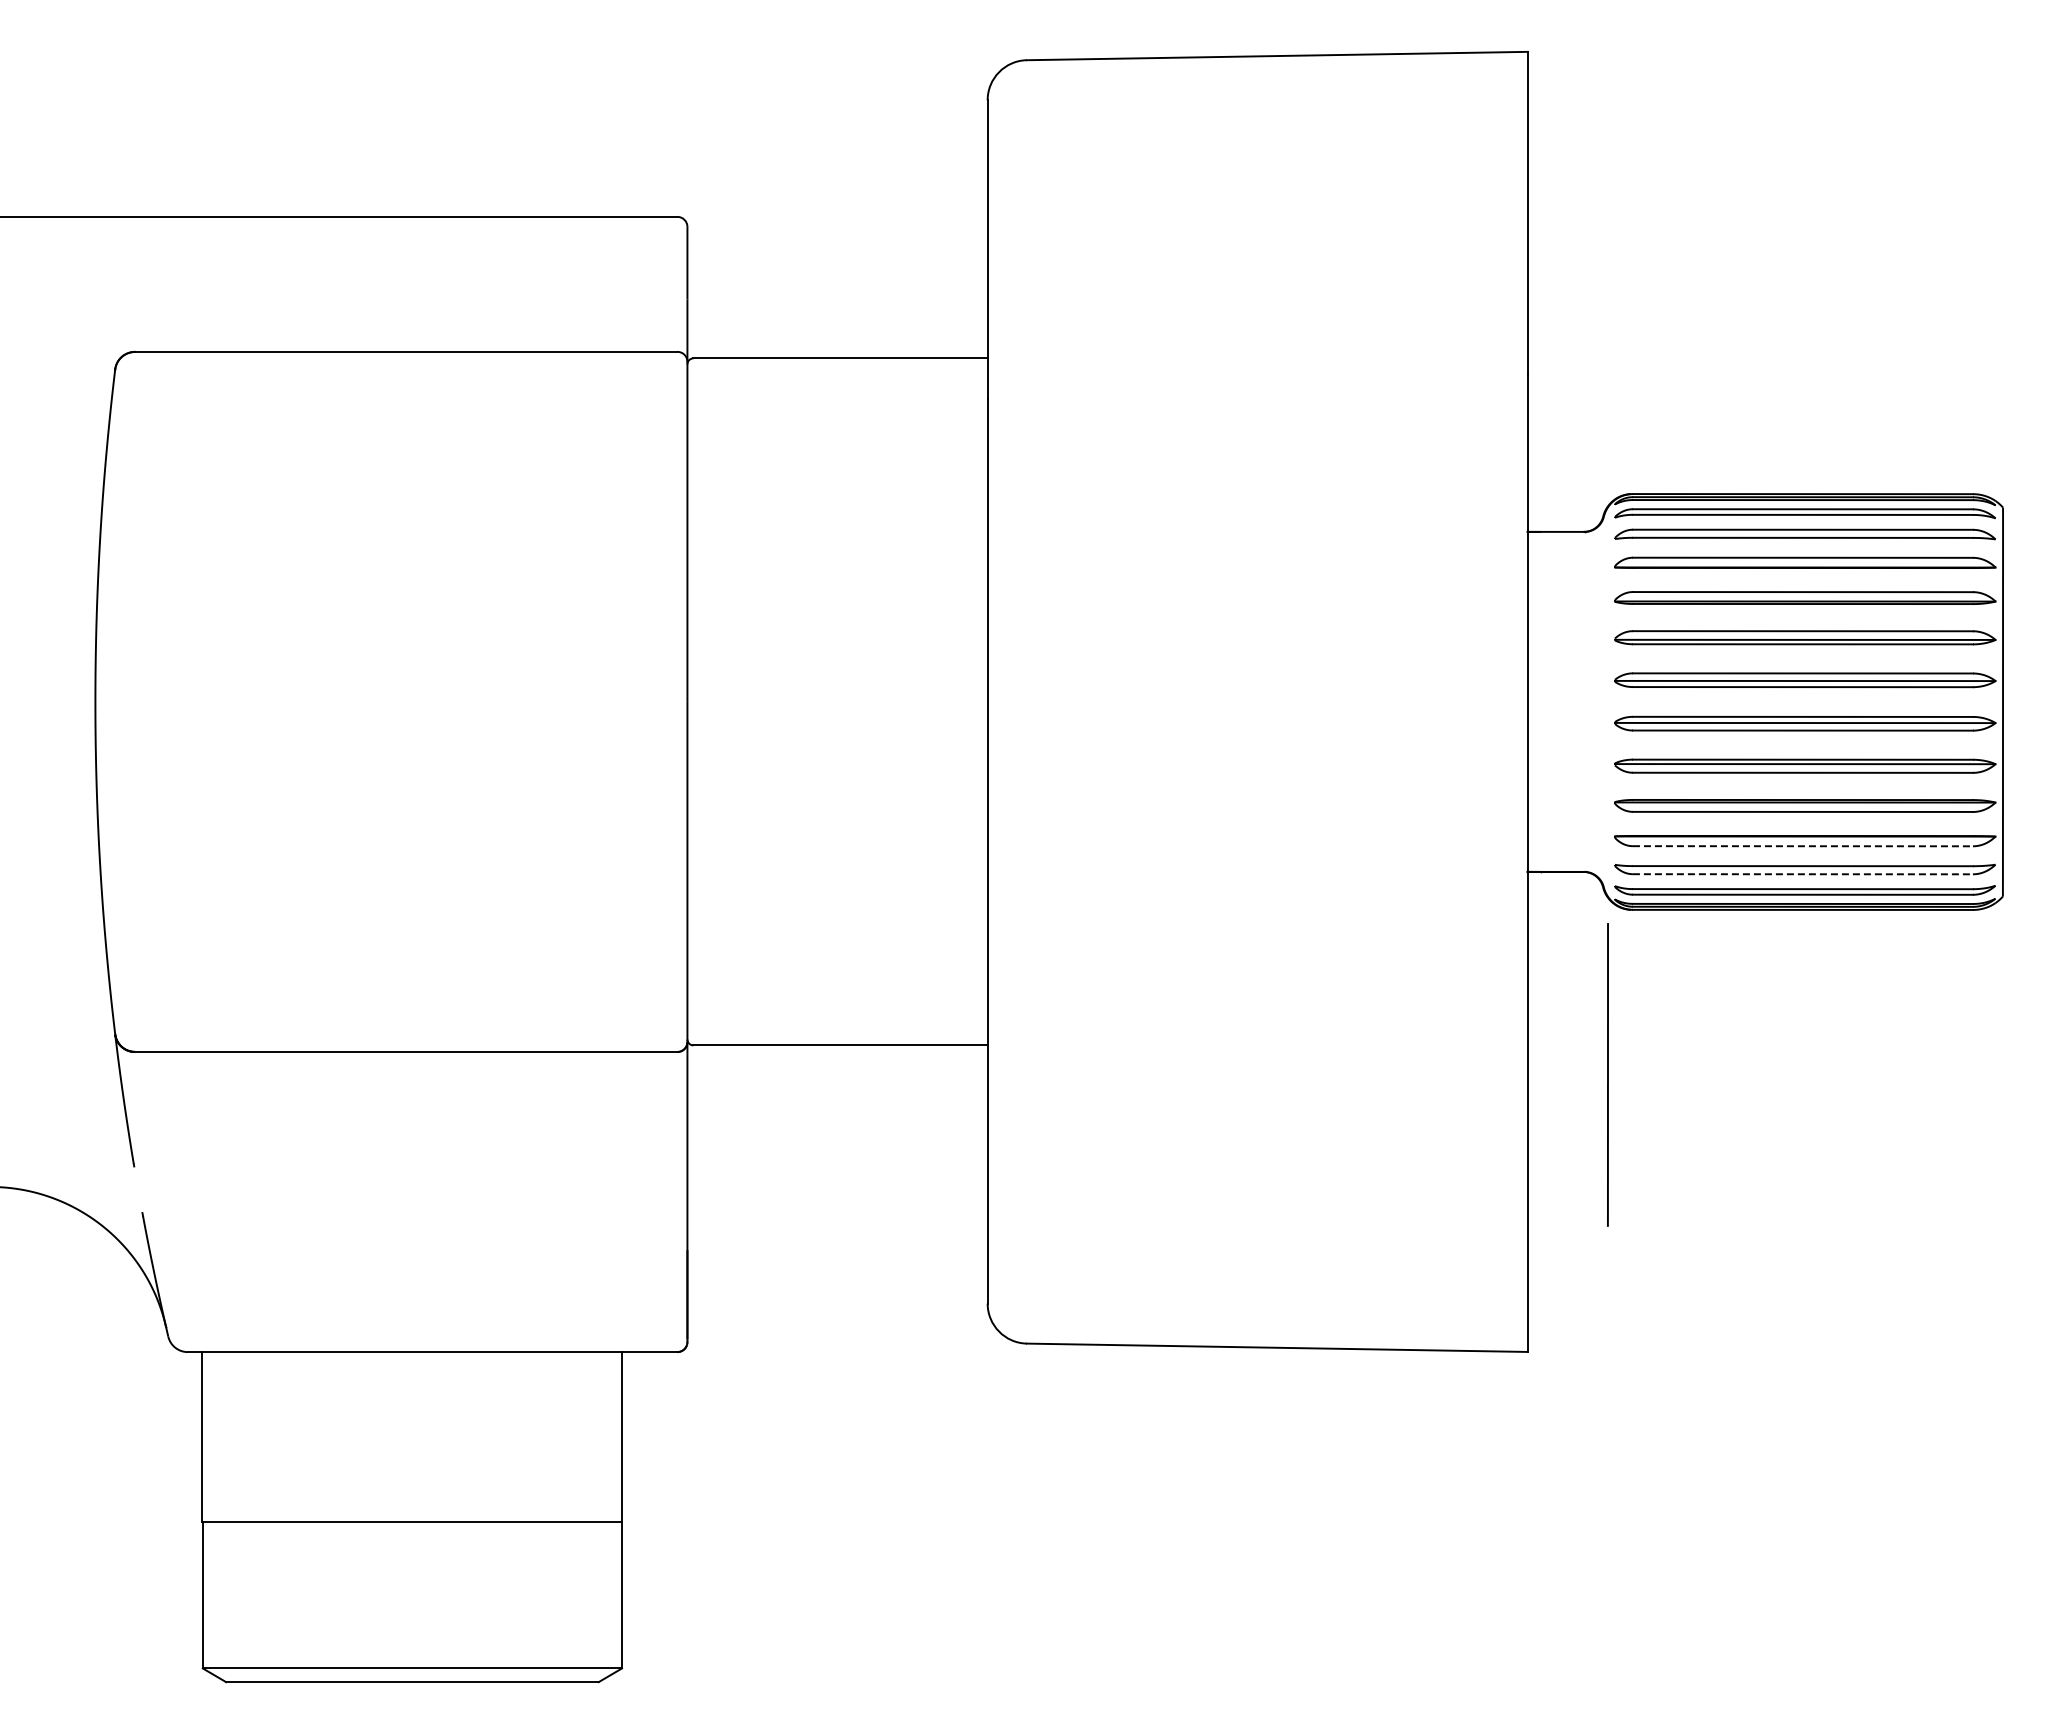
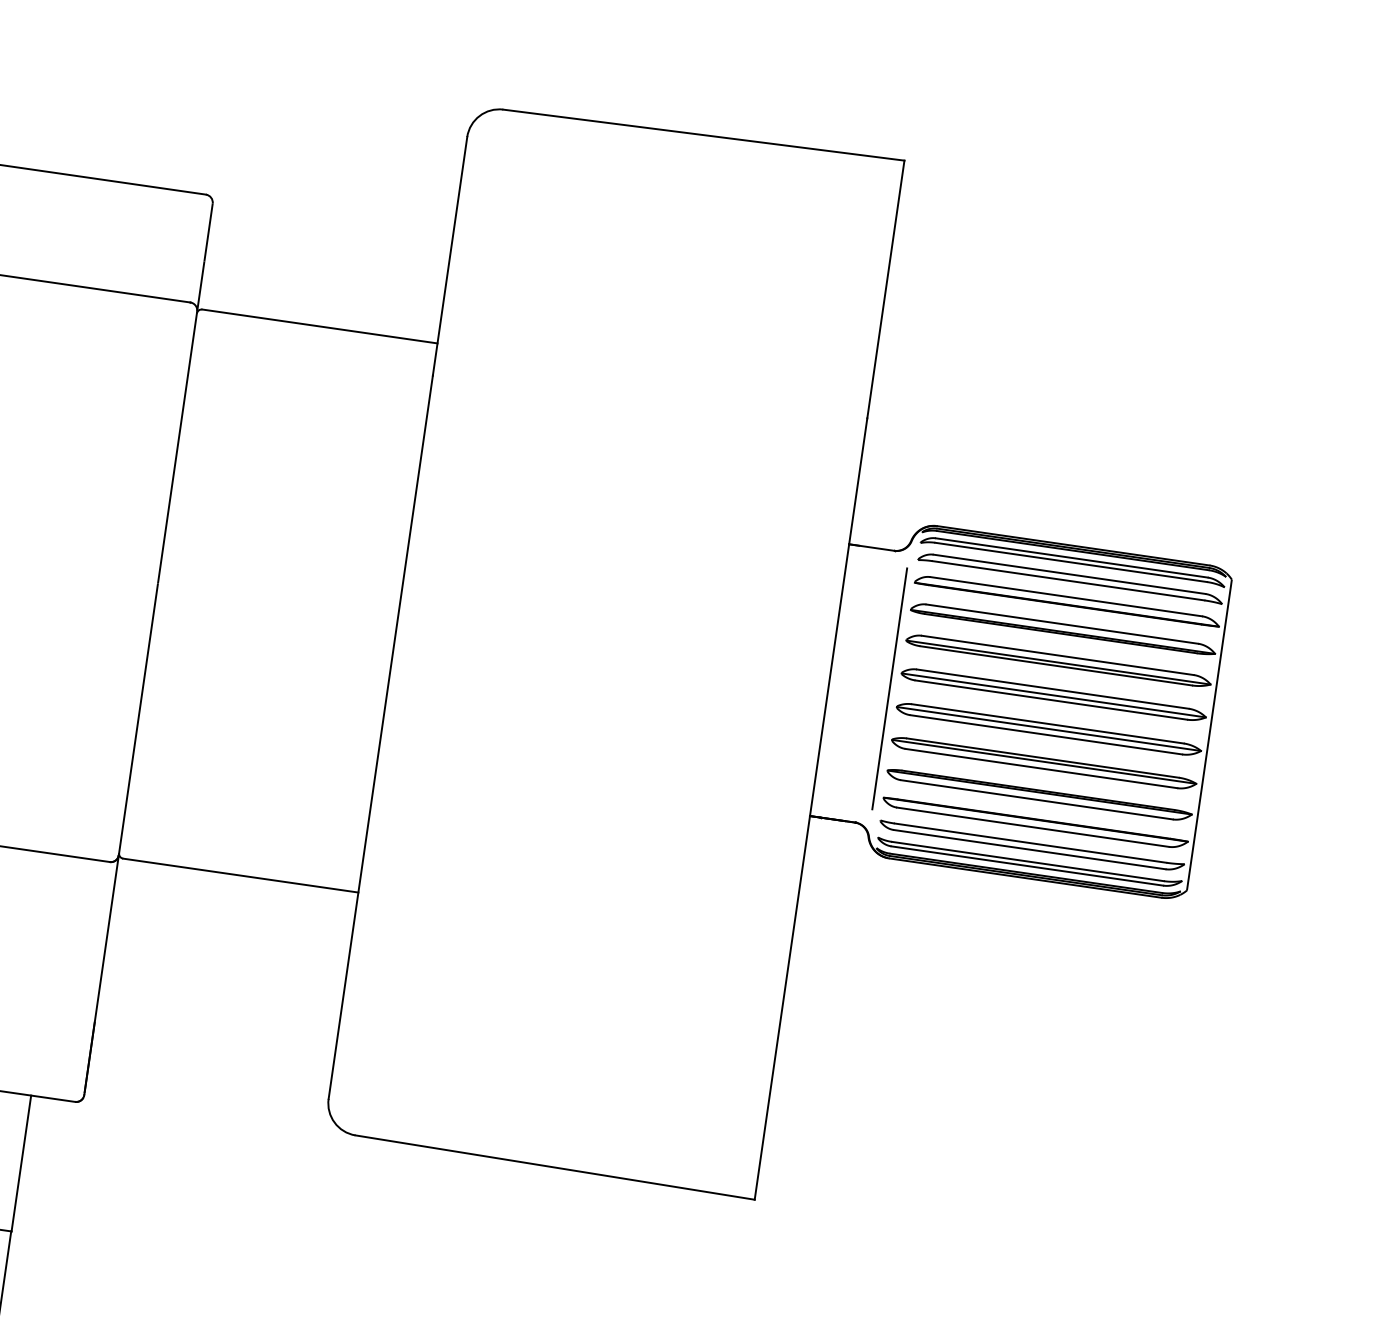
line: (1803, 846) -> (1033, 827), dashed -> solid
line: (1803, 874) -> (1030, 849), dashed -> solid
line: (1607, 1074) -> (889, 688), moved

